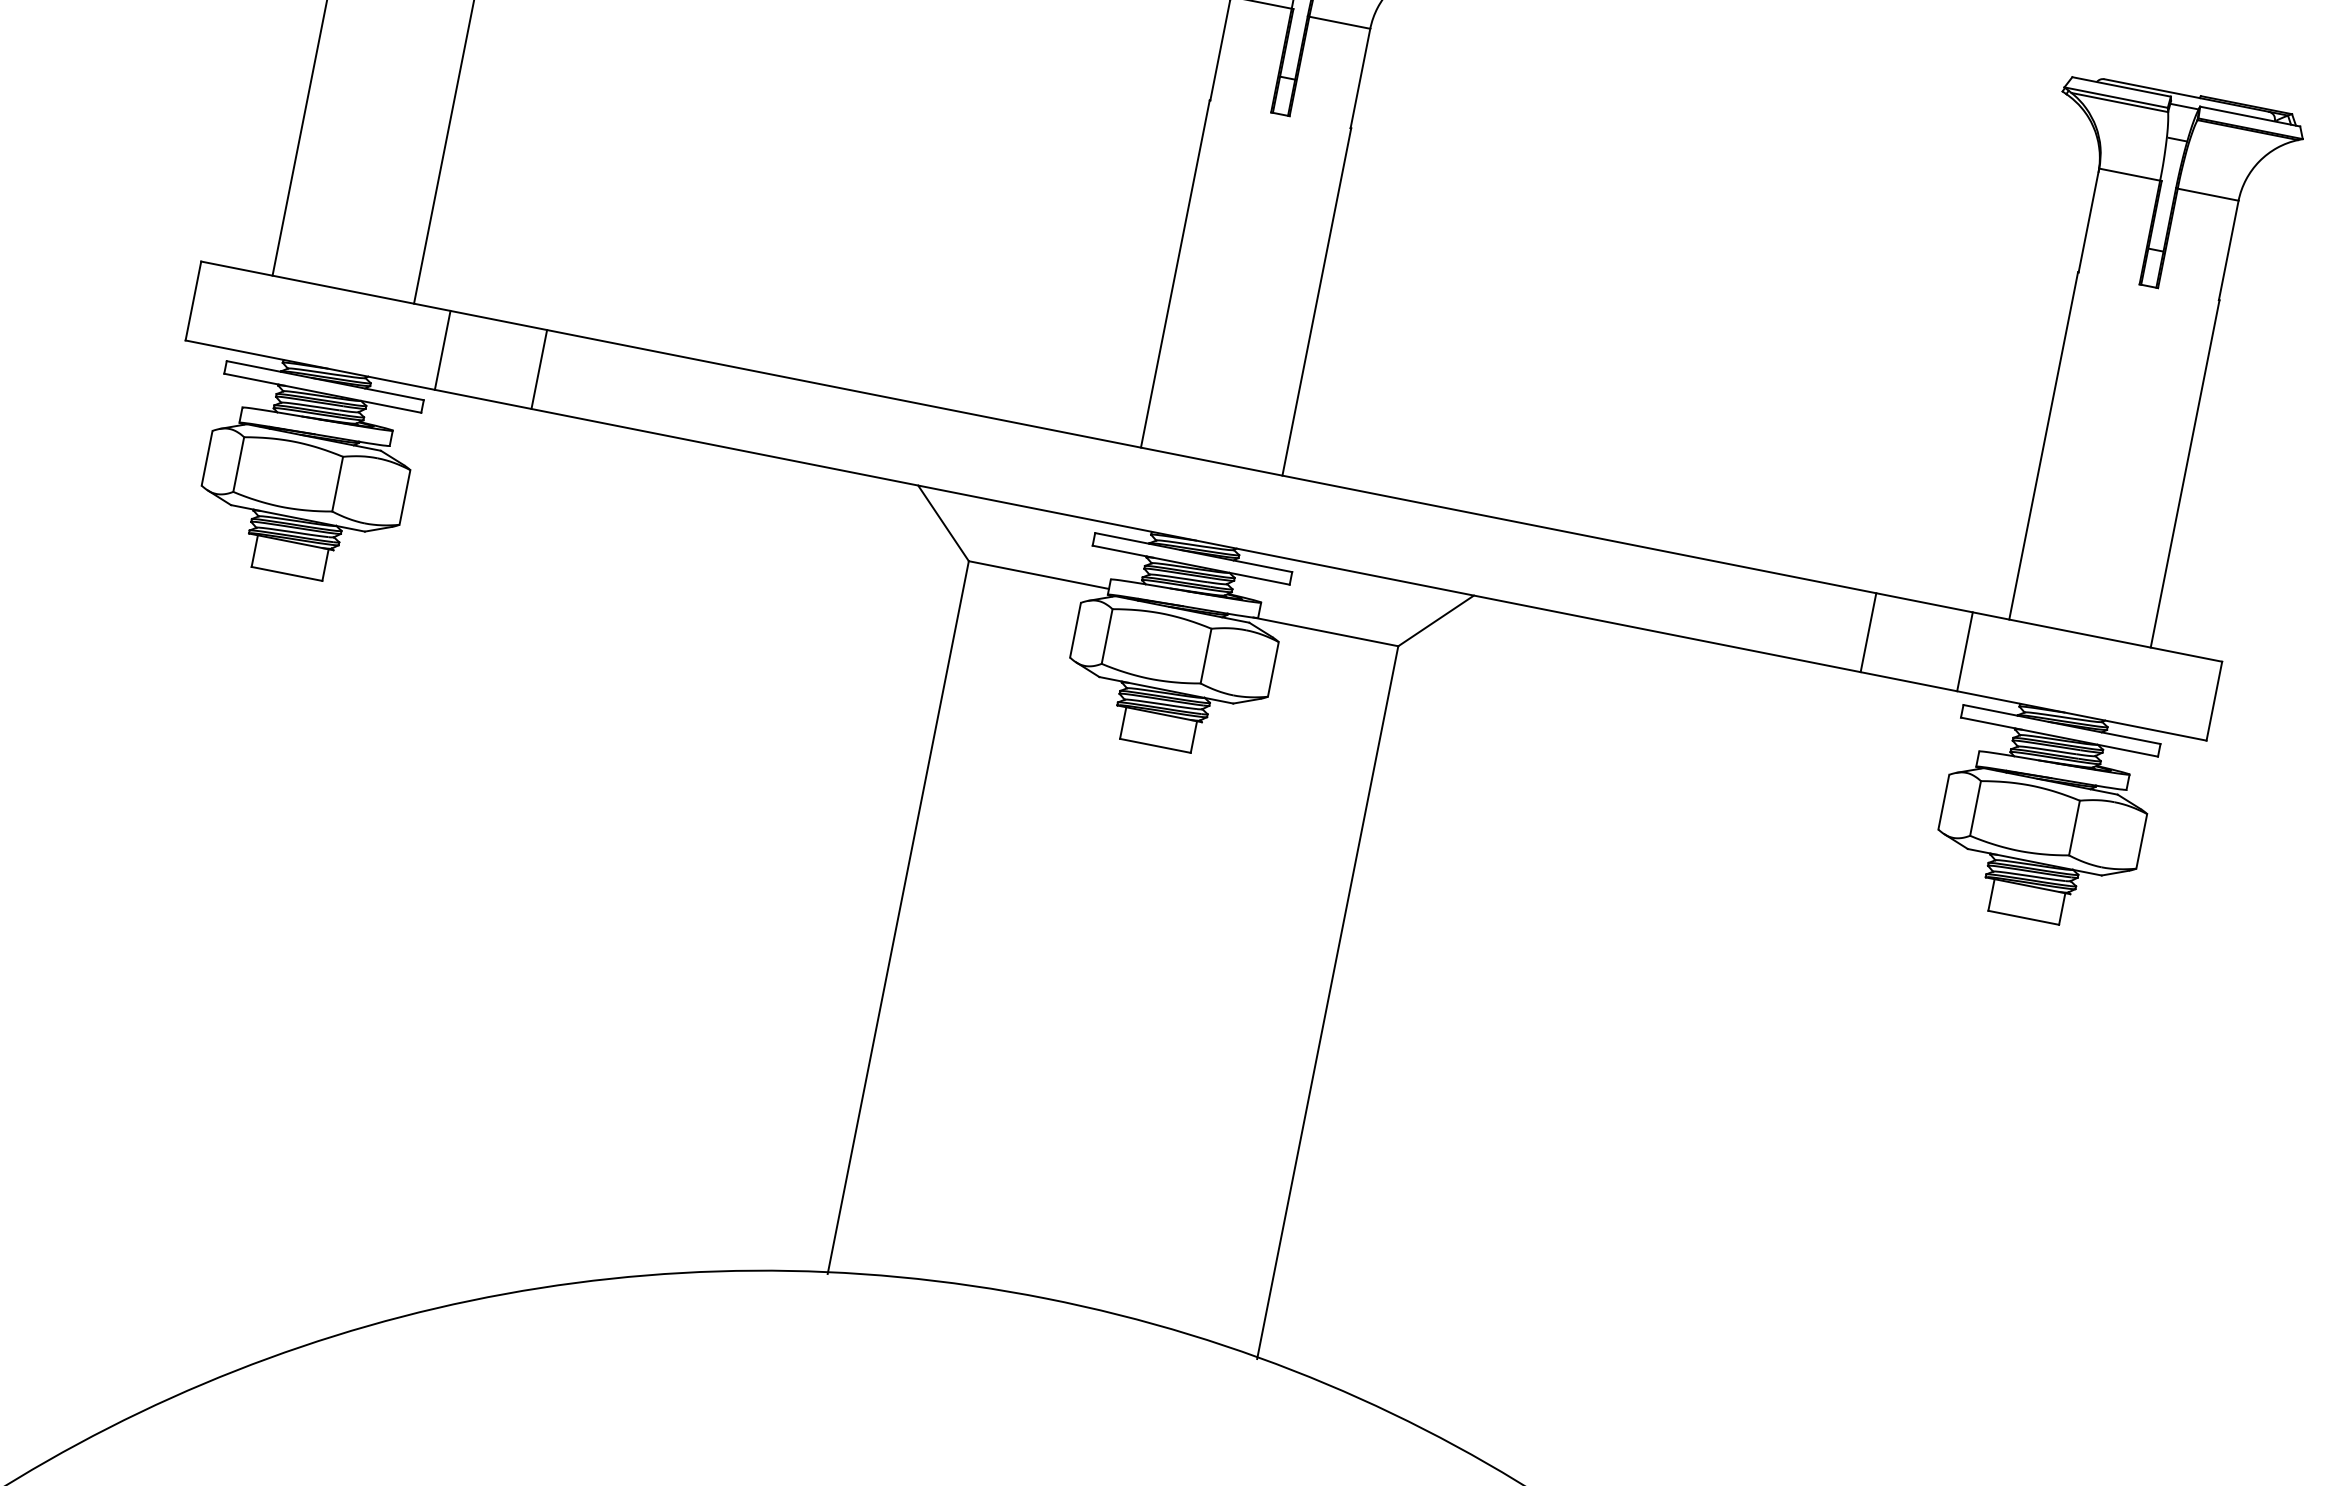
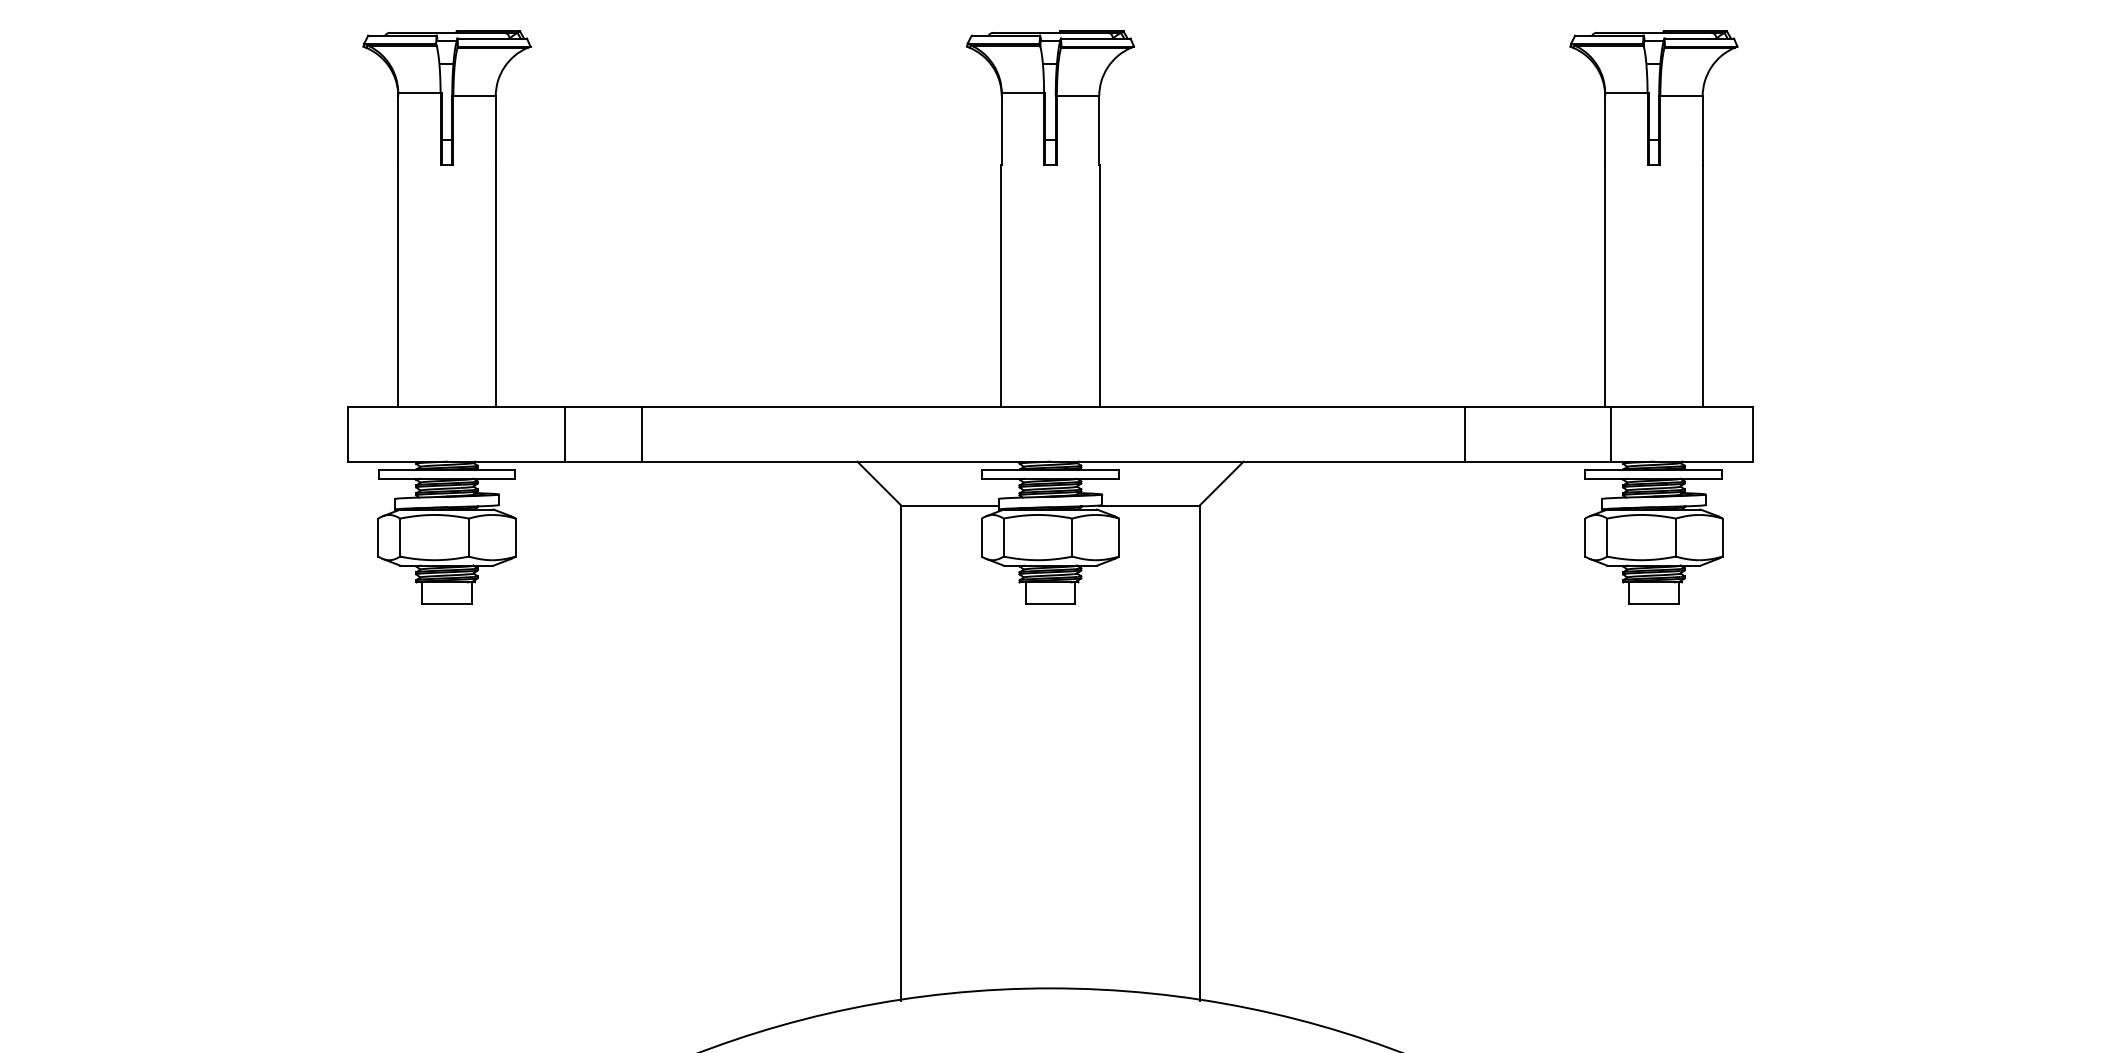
line: (442, 349) -> (564, 433), moved
line: (539, 368) -> (641, 433), moved
line: (1868, 631) -> (1465, 433), moved
line: (1965, 650) -> (1611, 433), moved

